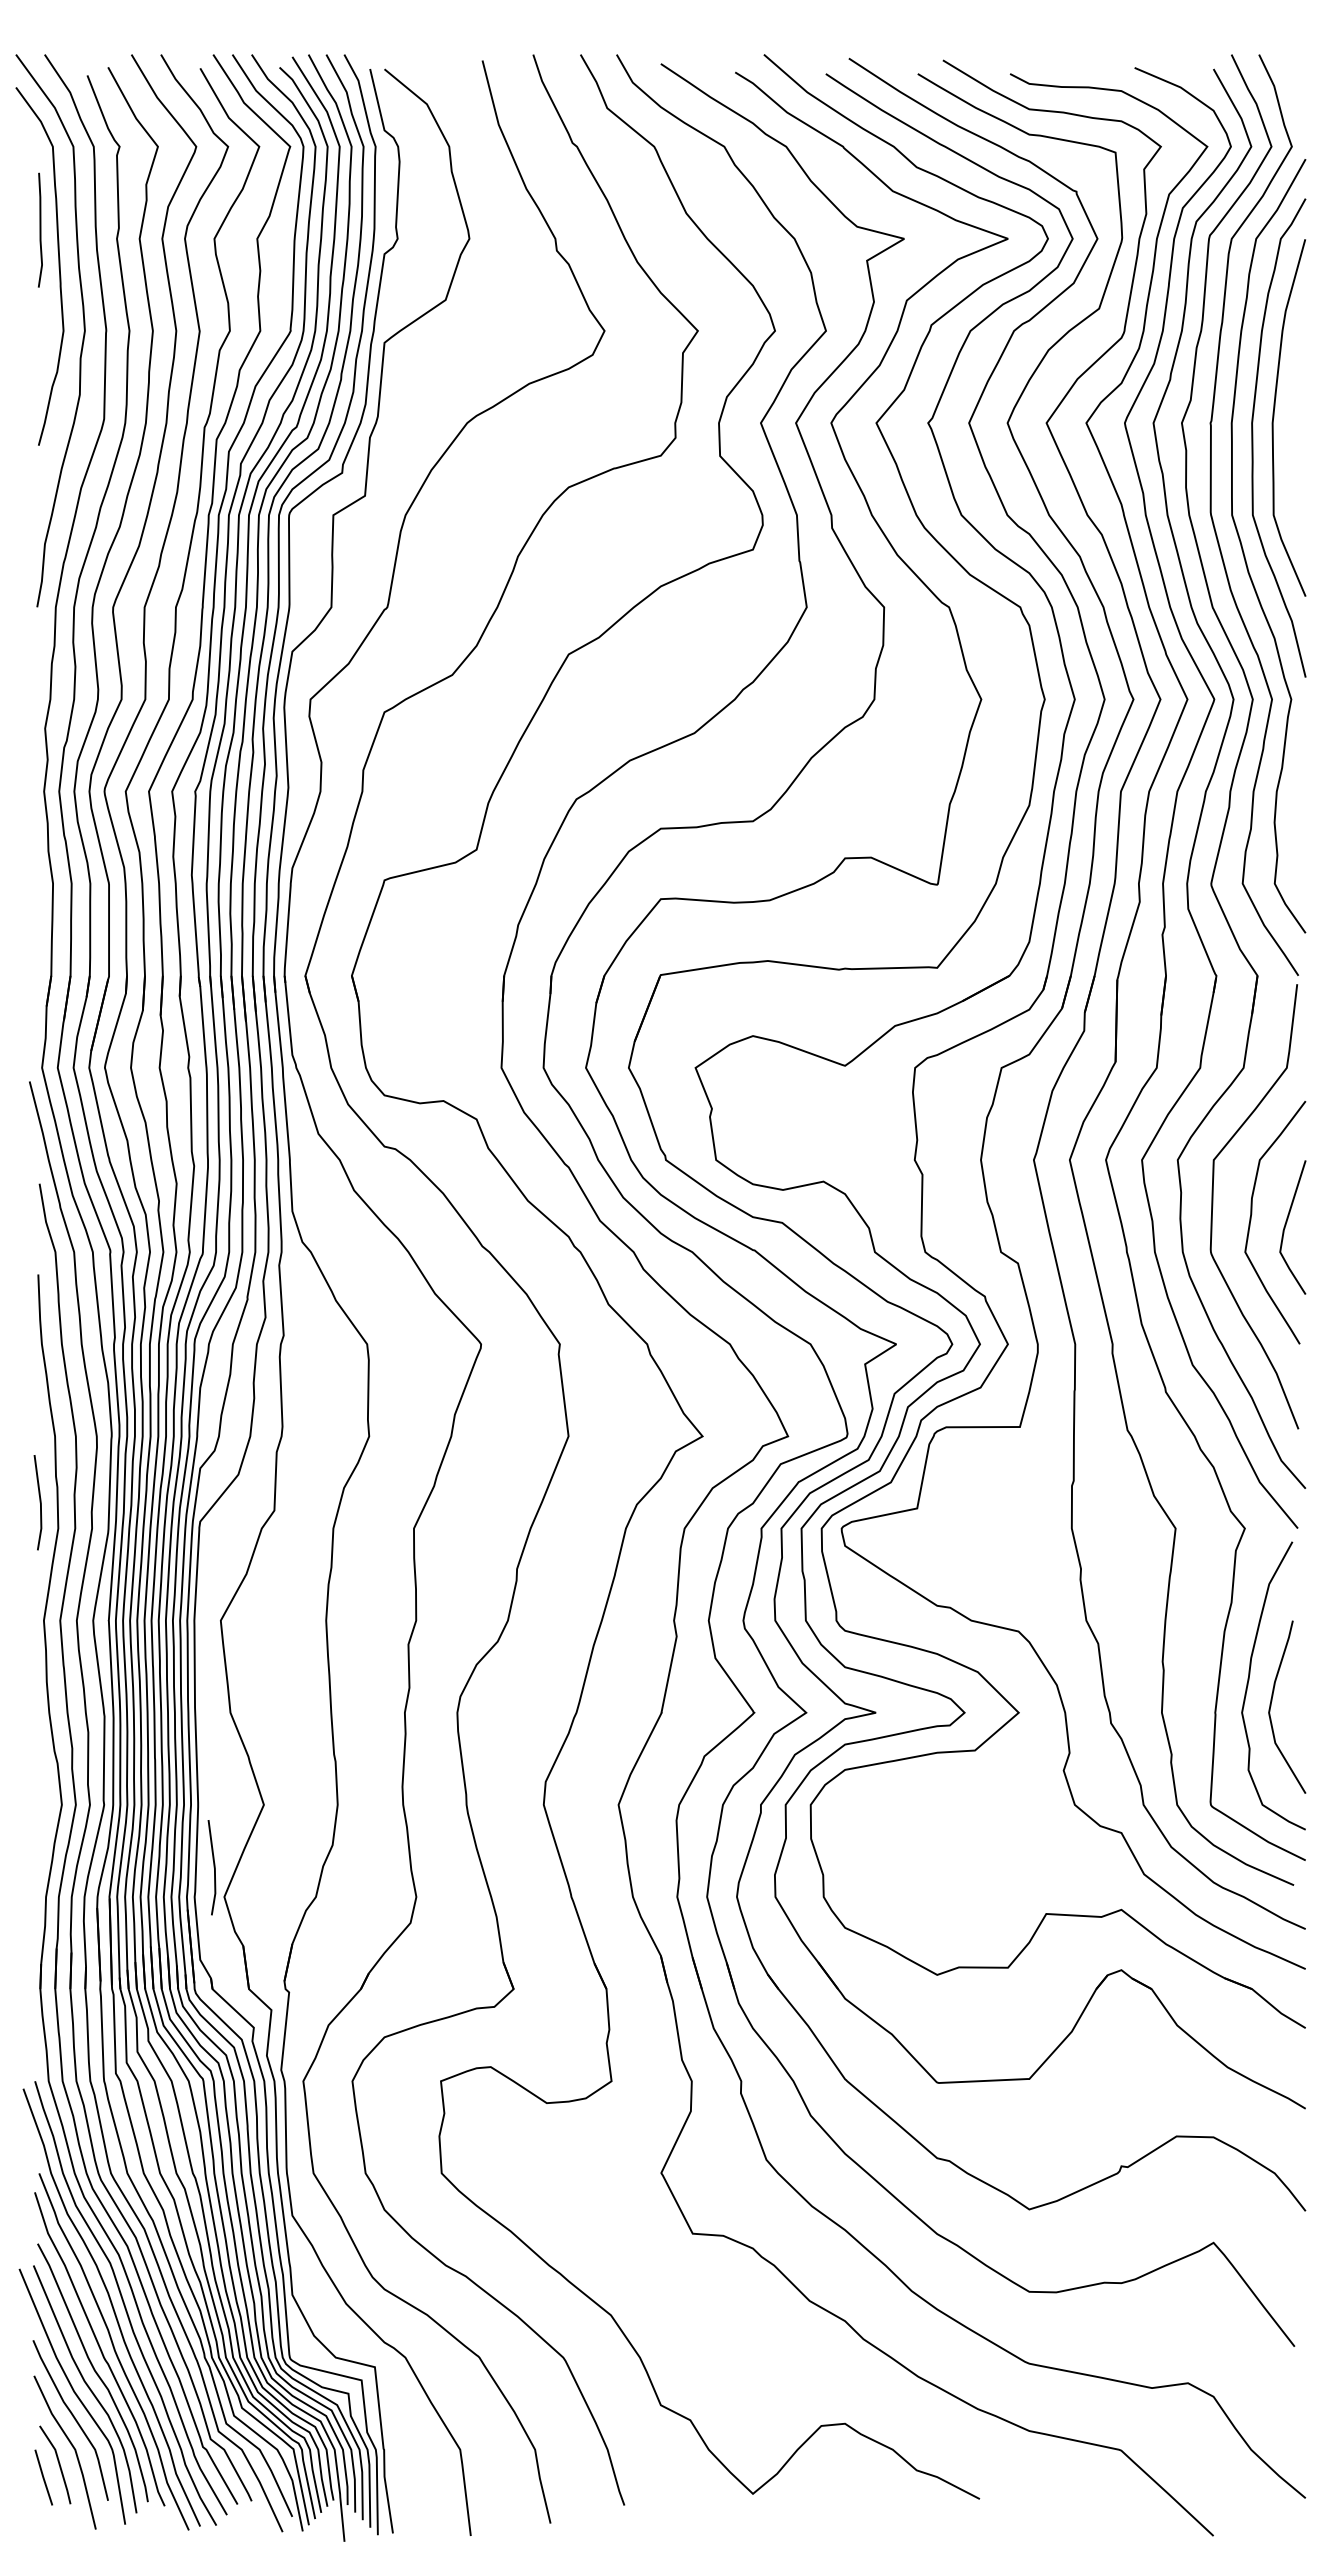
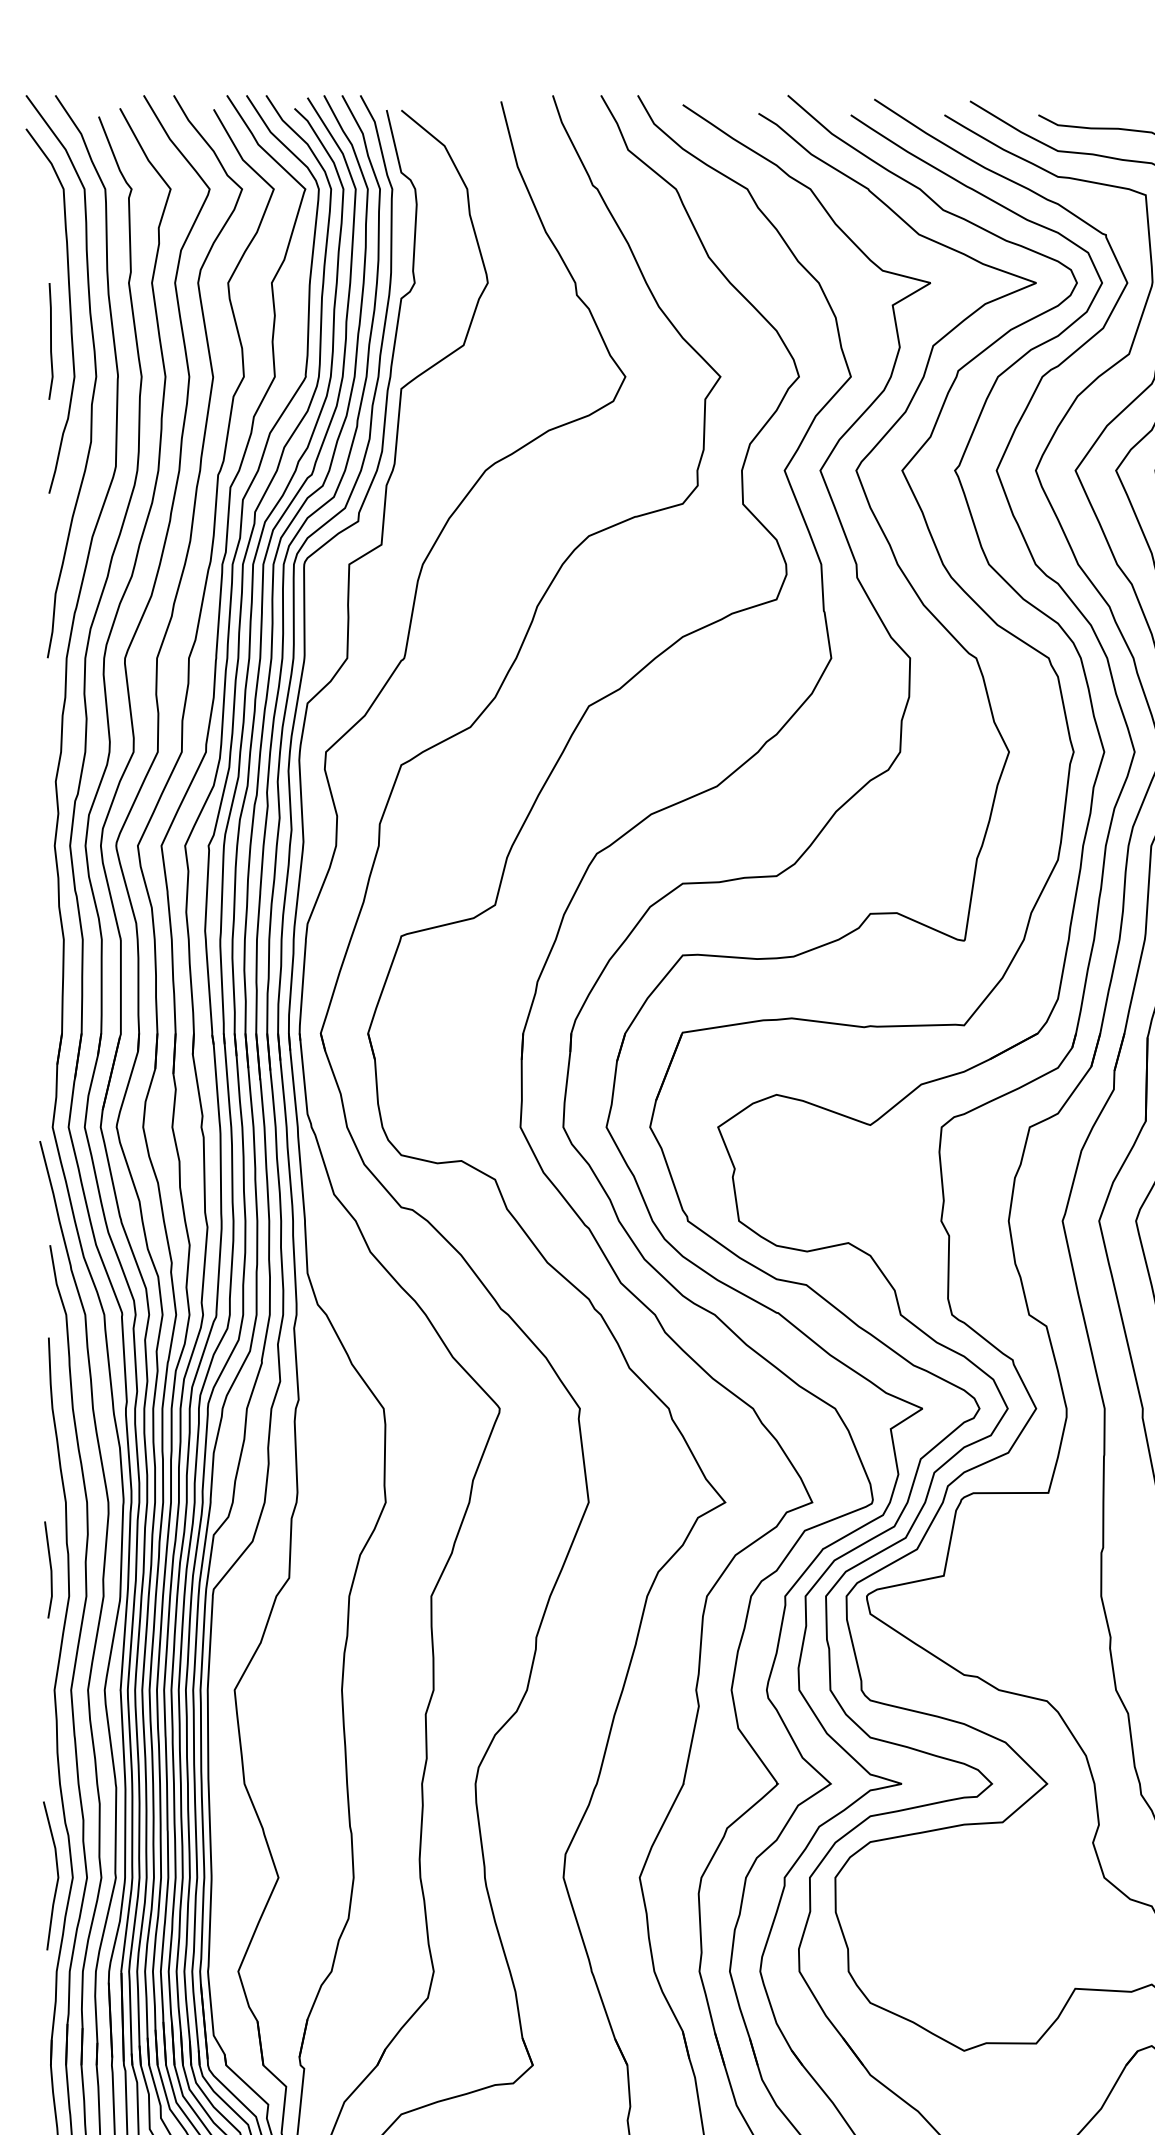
line: (40, 229) -> (51, 340), moved
line: (46, 1803) -> (57, 1876), added
line: (213, 1867) -> (227, 1941), removed

